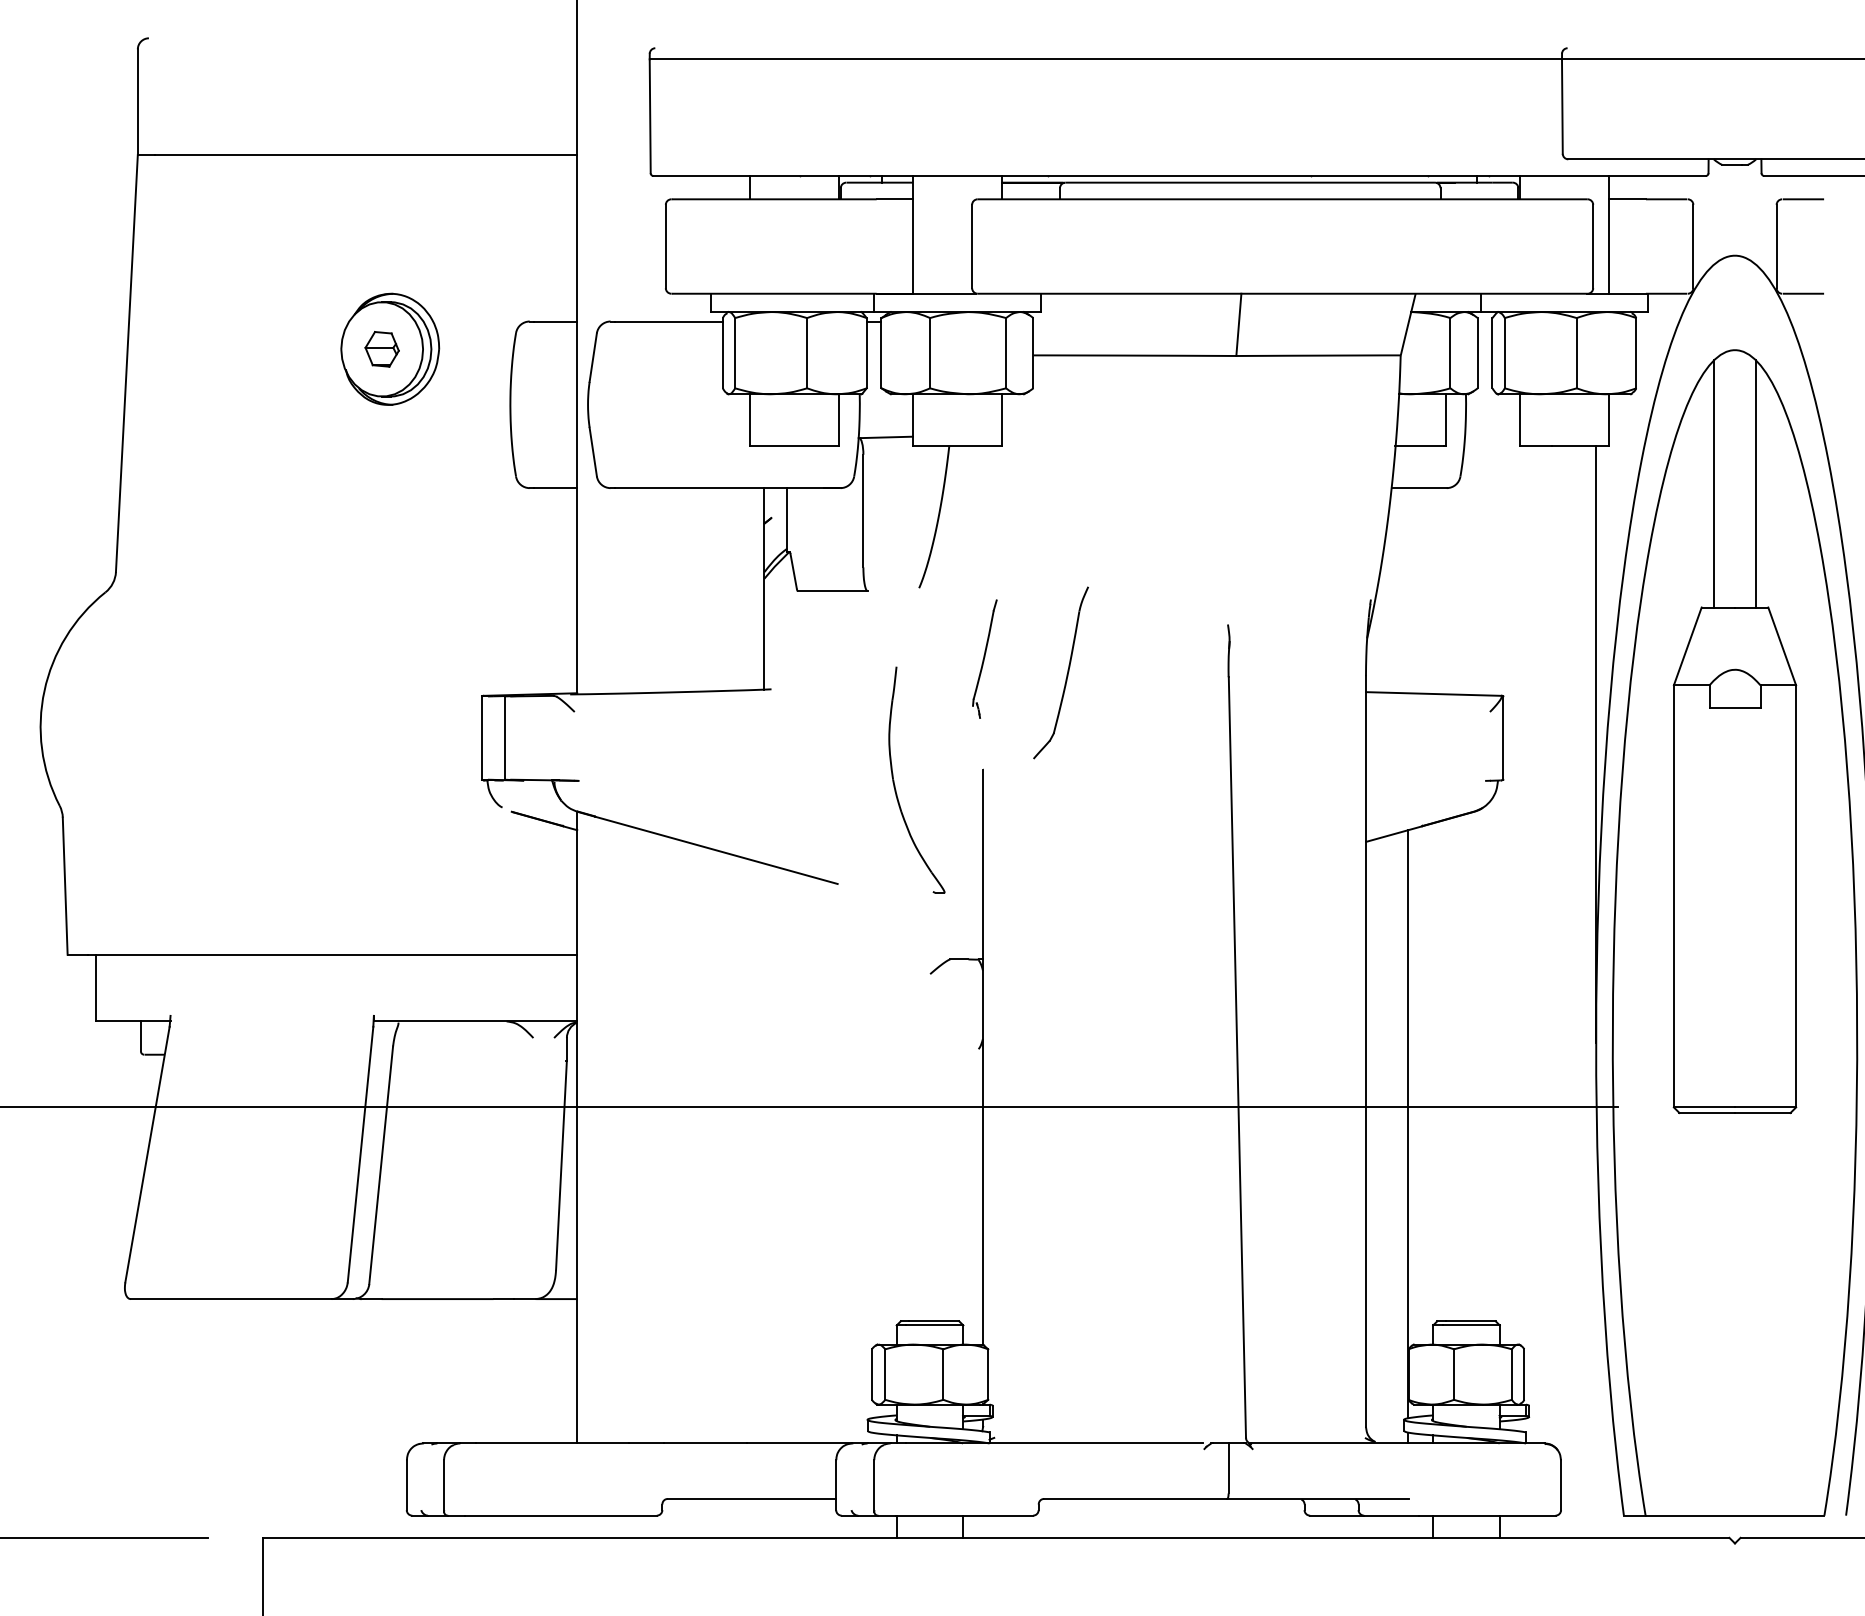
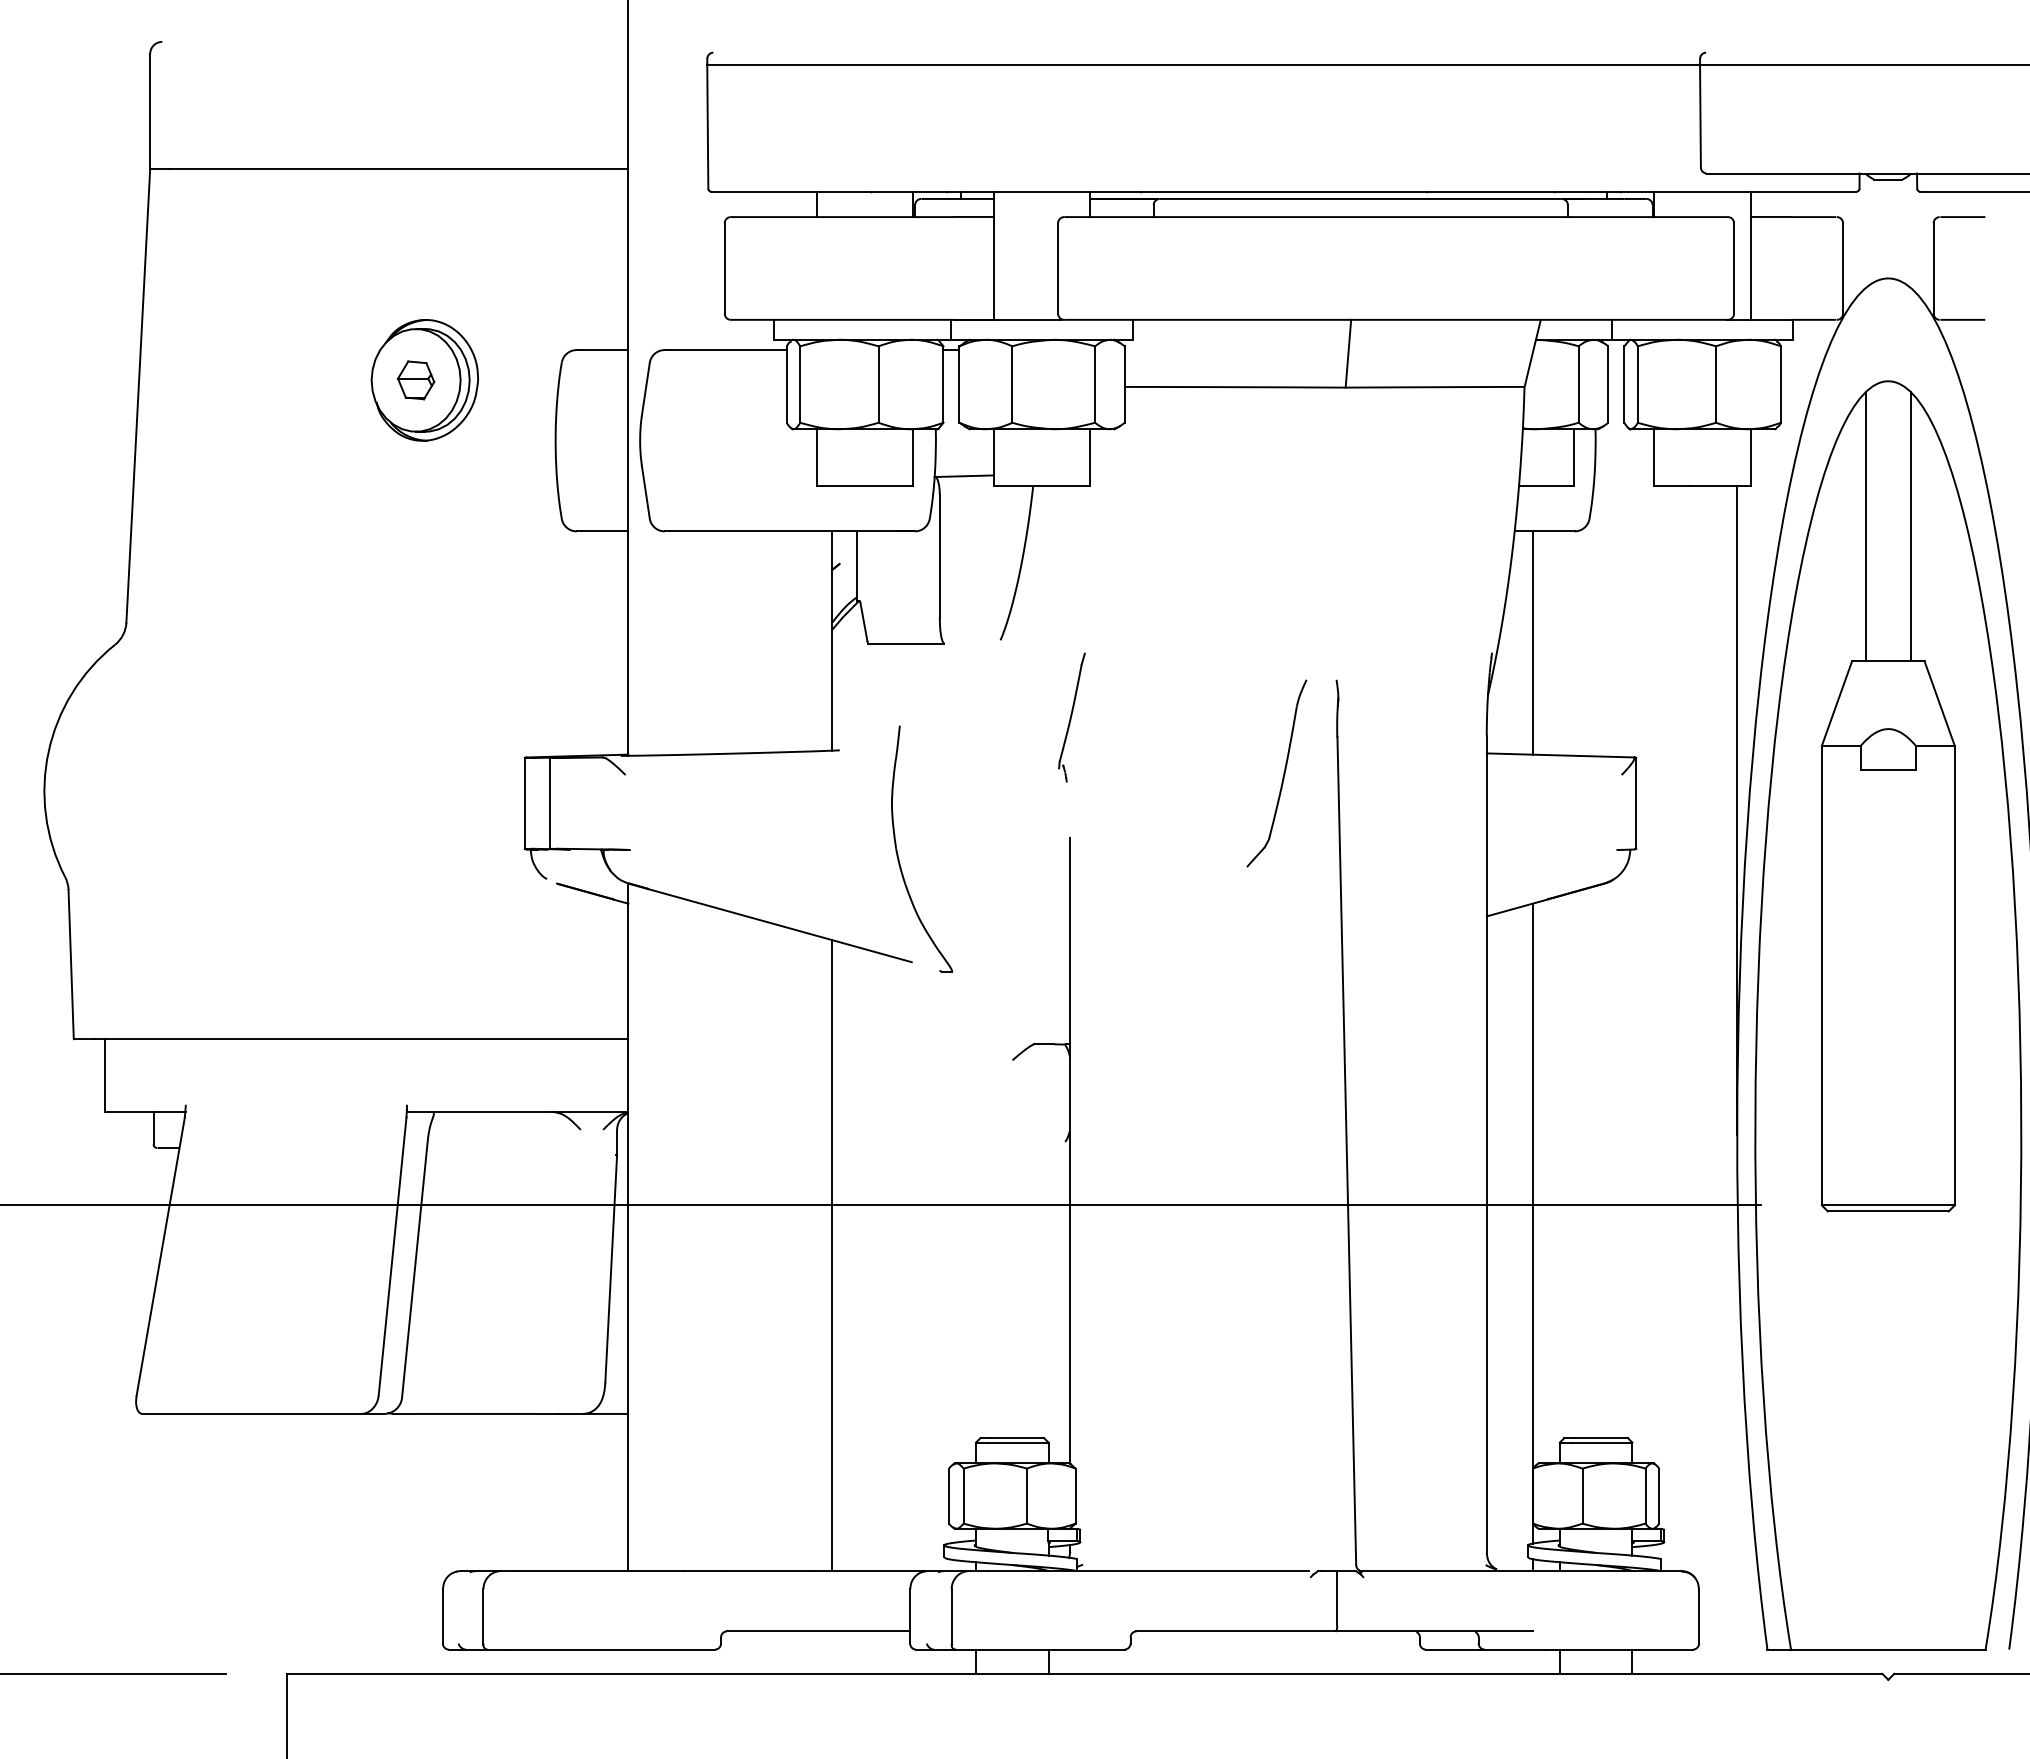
line: (1408, 590) -> (1532, 642), added
part: (1067, 672) -> (1283, 773), moved
part: (895, 785) -> (898, 854), moved
line: (764, 1153) -> (832, 1255), added

